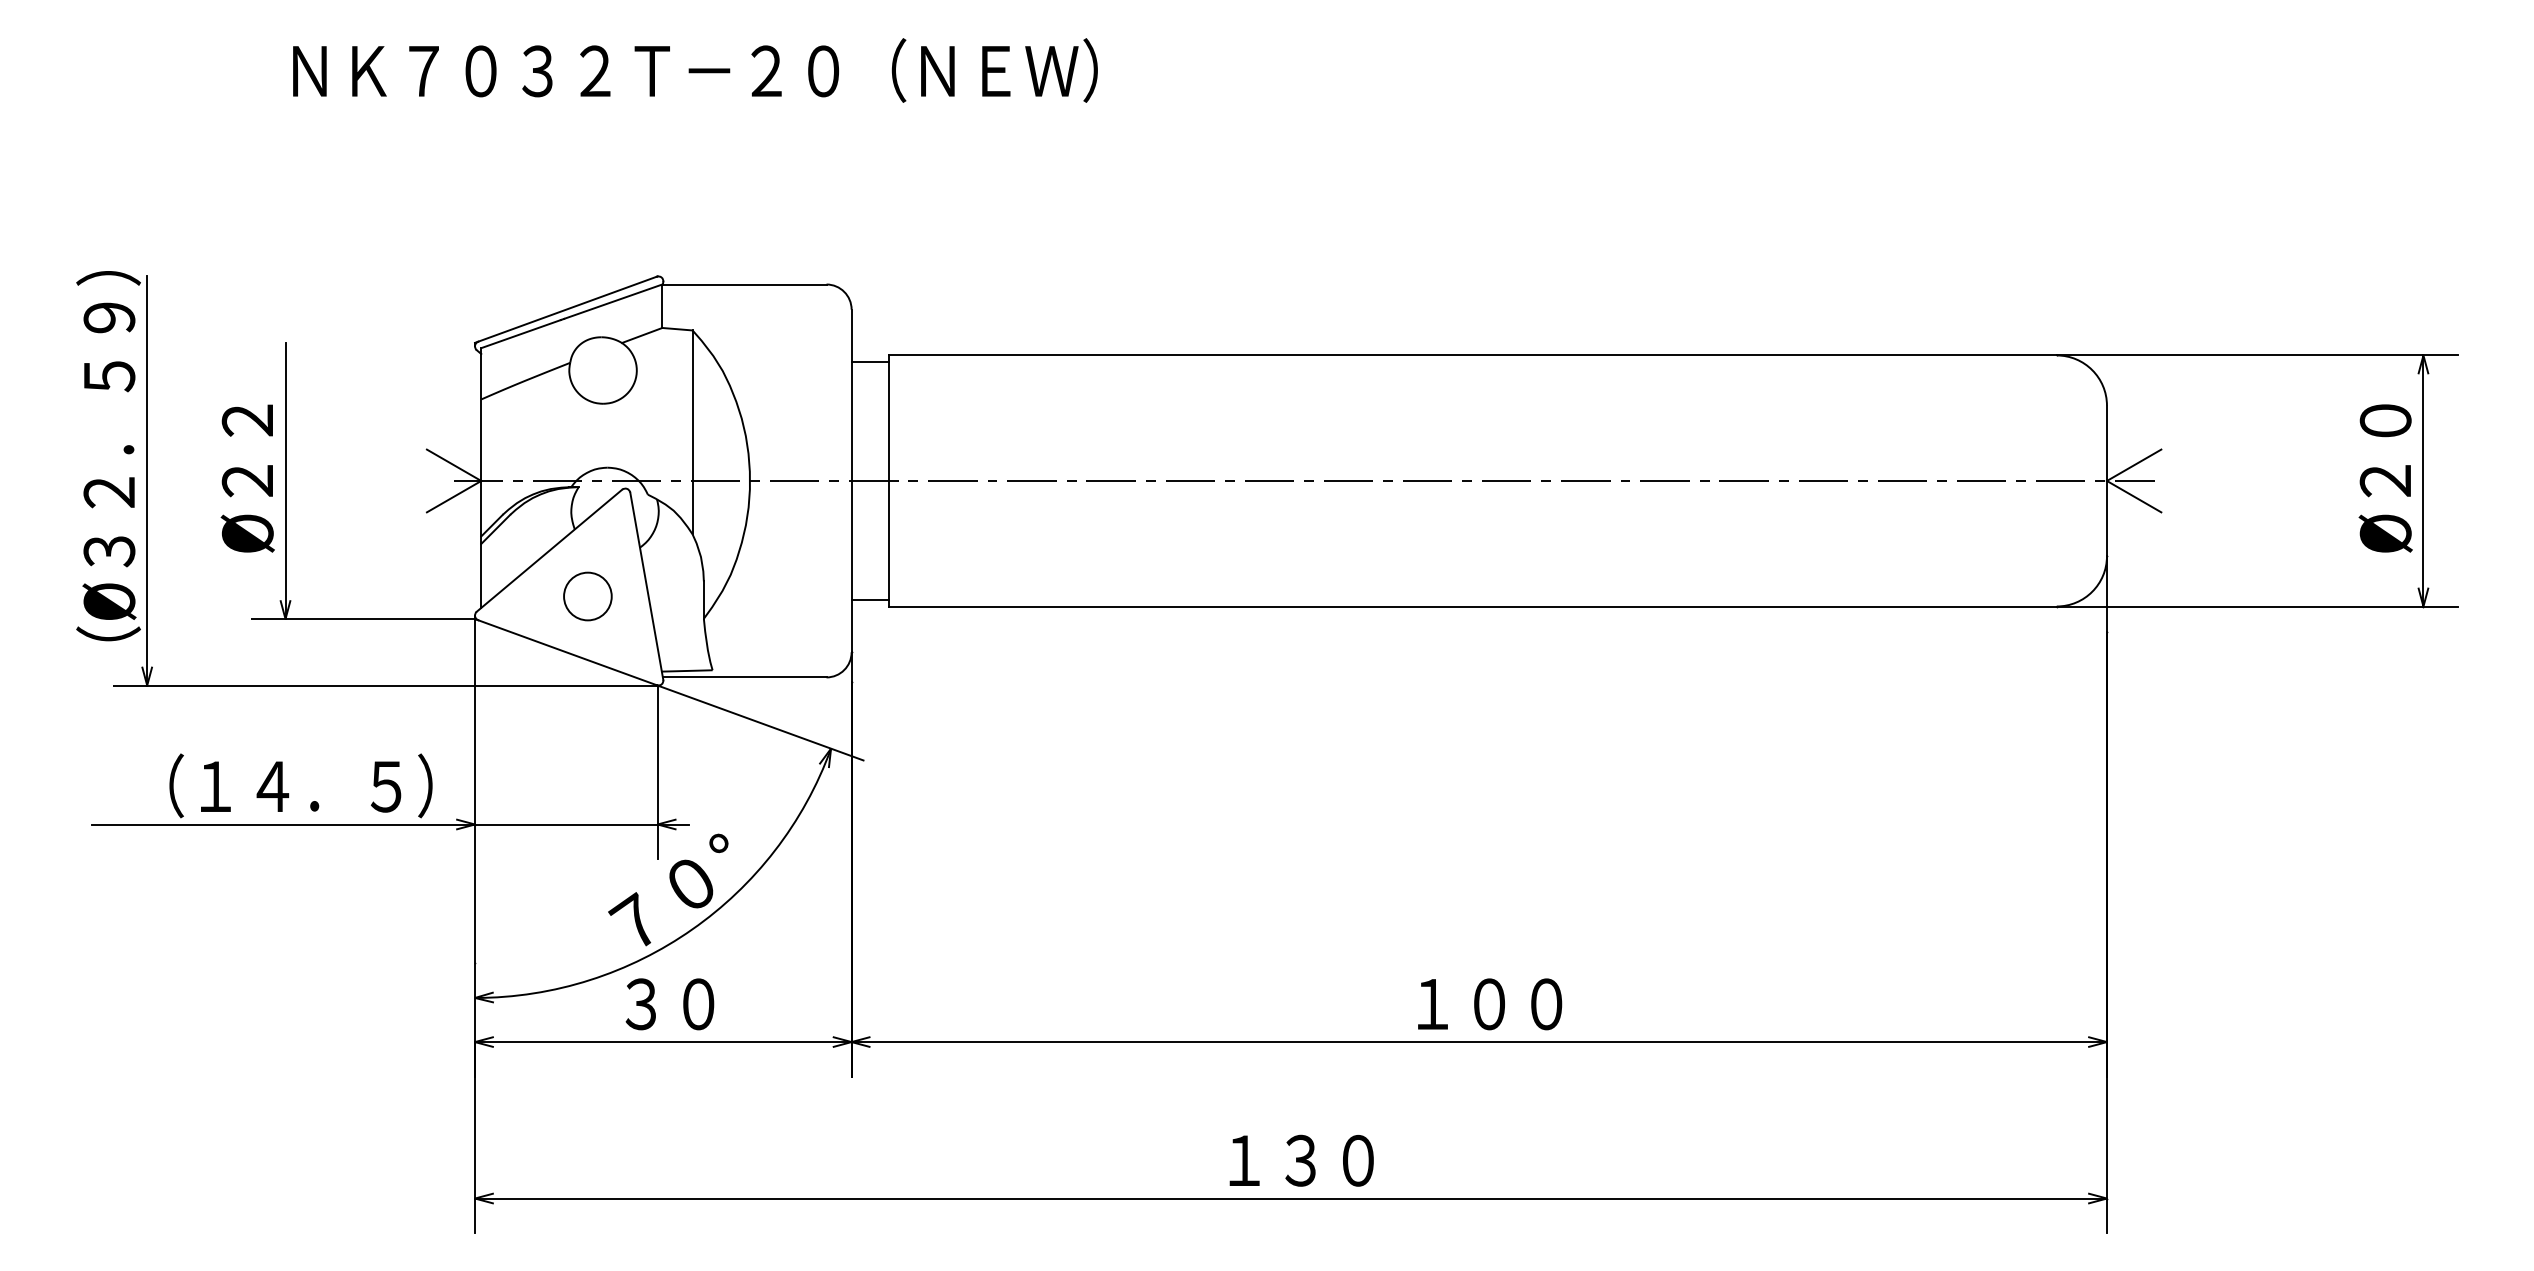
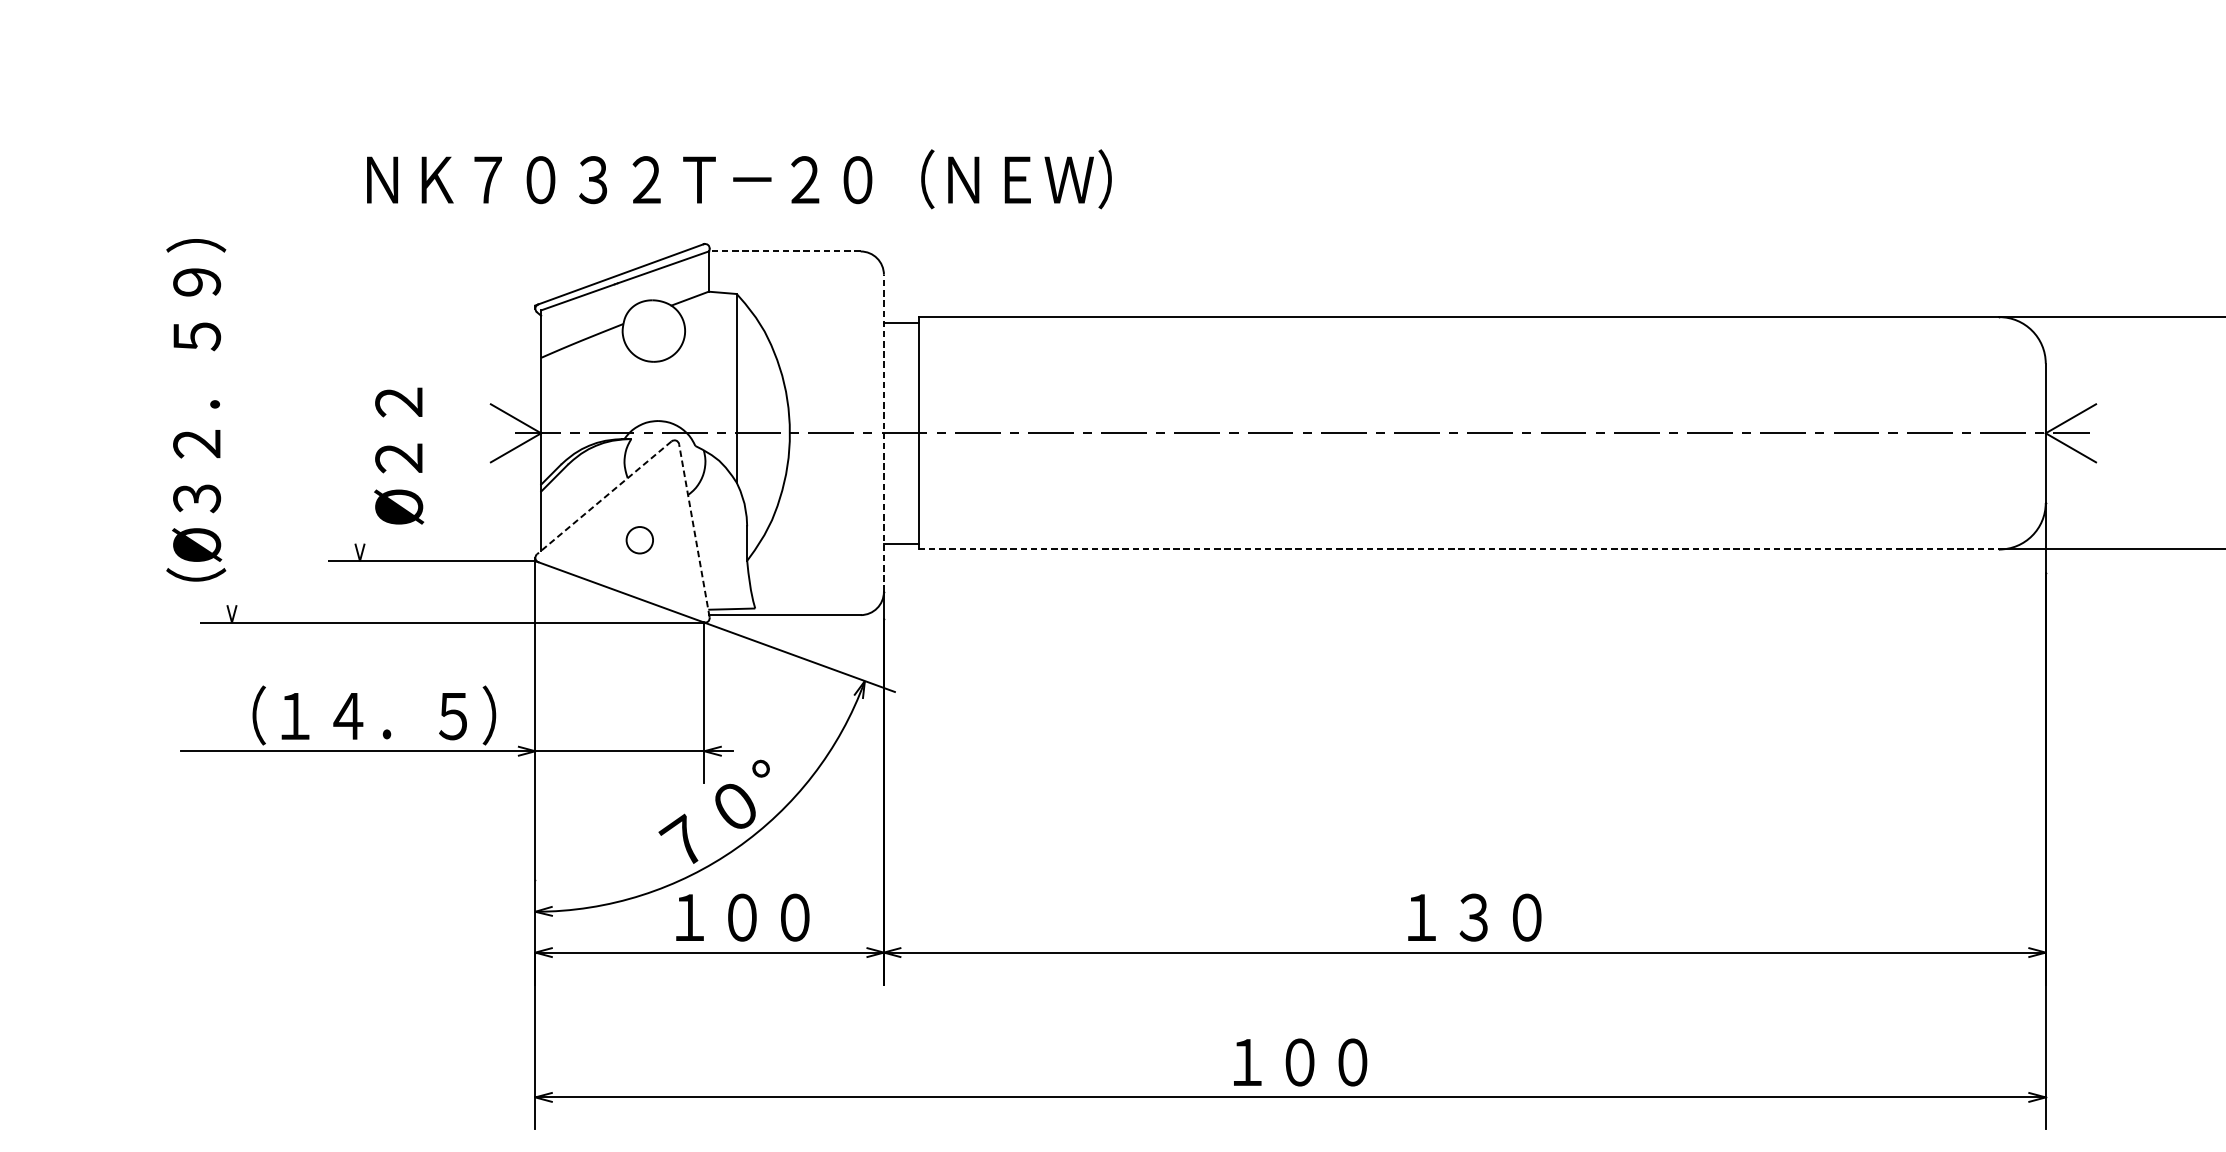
text: (695, 70) -> (739, 179), moved
line: (743, 284) -> (783, 251), solid -> dashed
text: (247, 478) -> (398, 456), moved
line: (147, 480) -> (232, 432), removed
line: (285, 480) -> (359, 432), removed
line: (851, 480) -> (883, 432), solid -> dashed
line: (549, 550) -> (604, 497), solid -> dashed
line: (646, 586) -> (694, 530), solid -> dashed
circle: (587, 596) -> (639, 540), size x0.6
line: (1473, 606) -> (1459, 549), solid -> dashed
text: (698, 1004) -> (742, 917), ３０ -> １００
text: (1488, 1004) -> (1473, 917), １００ -> １３０
text: (1300, 1160) -> (1299, 1062), １３０ -> １００

